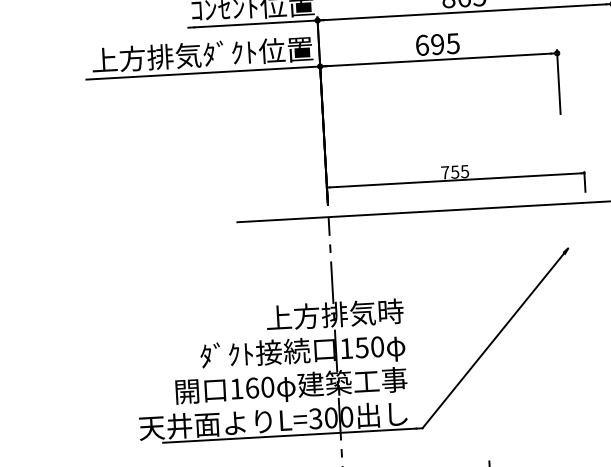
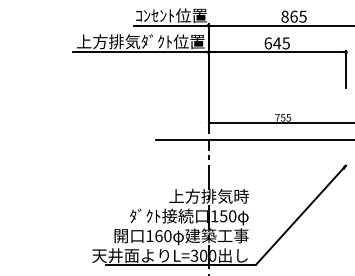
text: (438, 44) -> (277, 43), 695 -> 645

